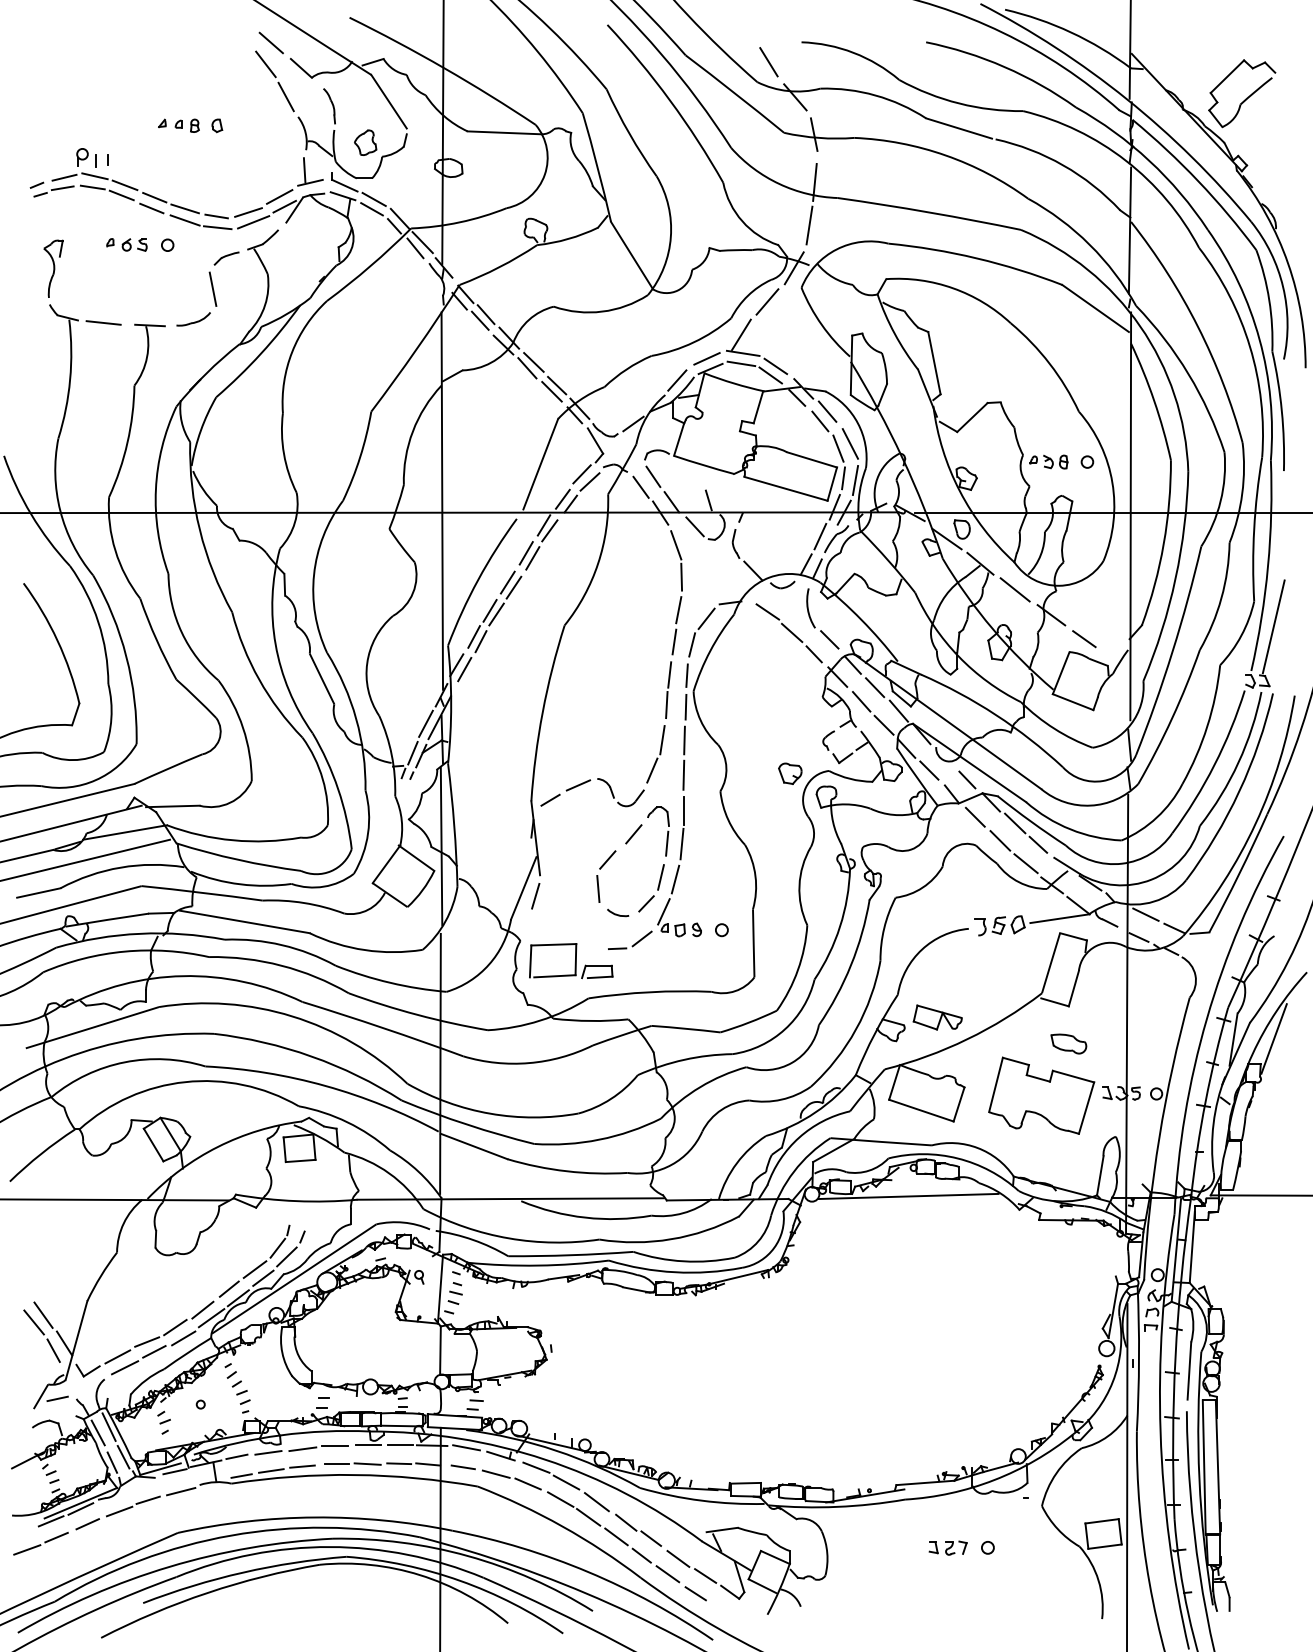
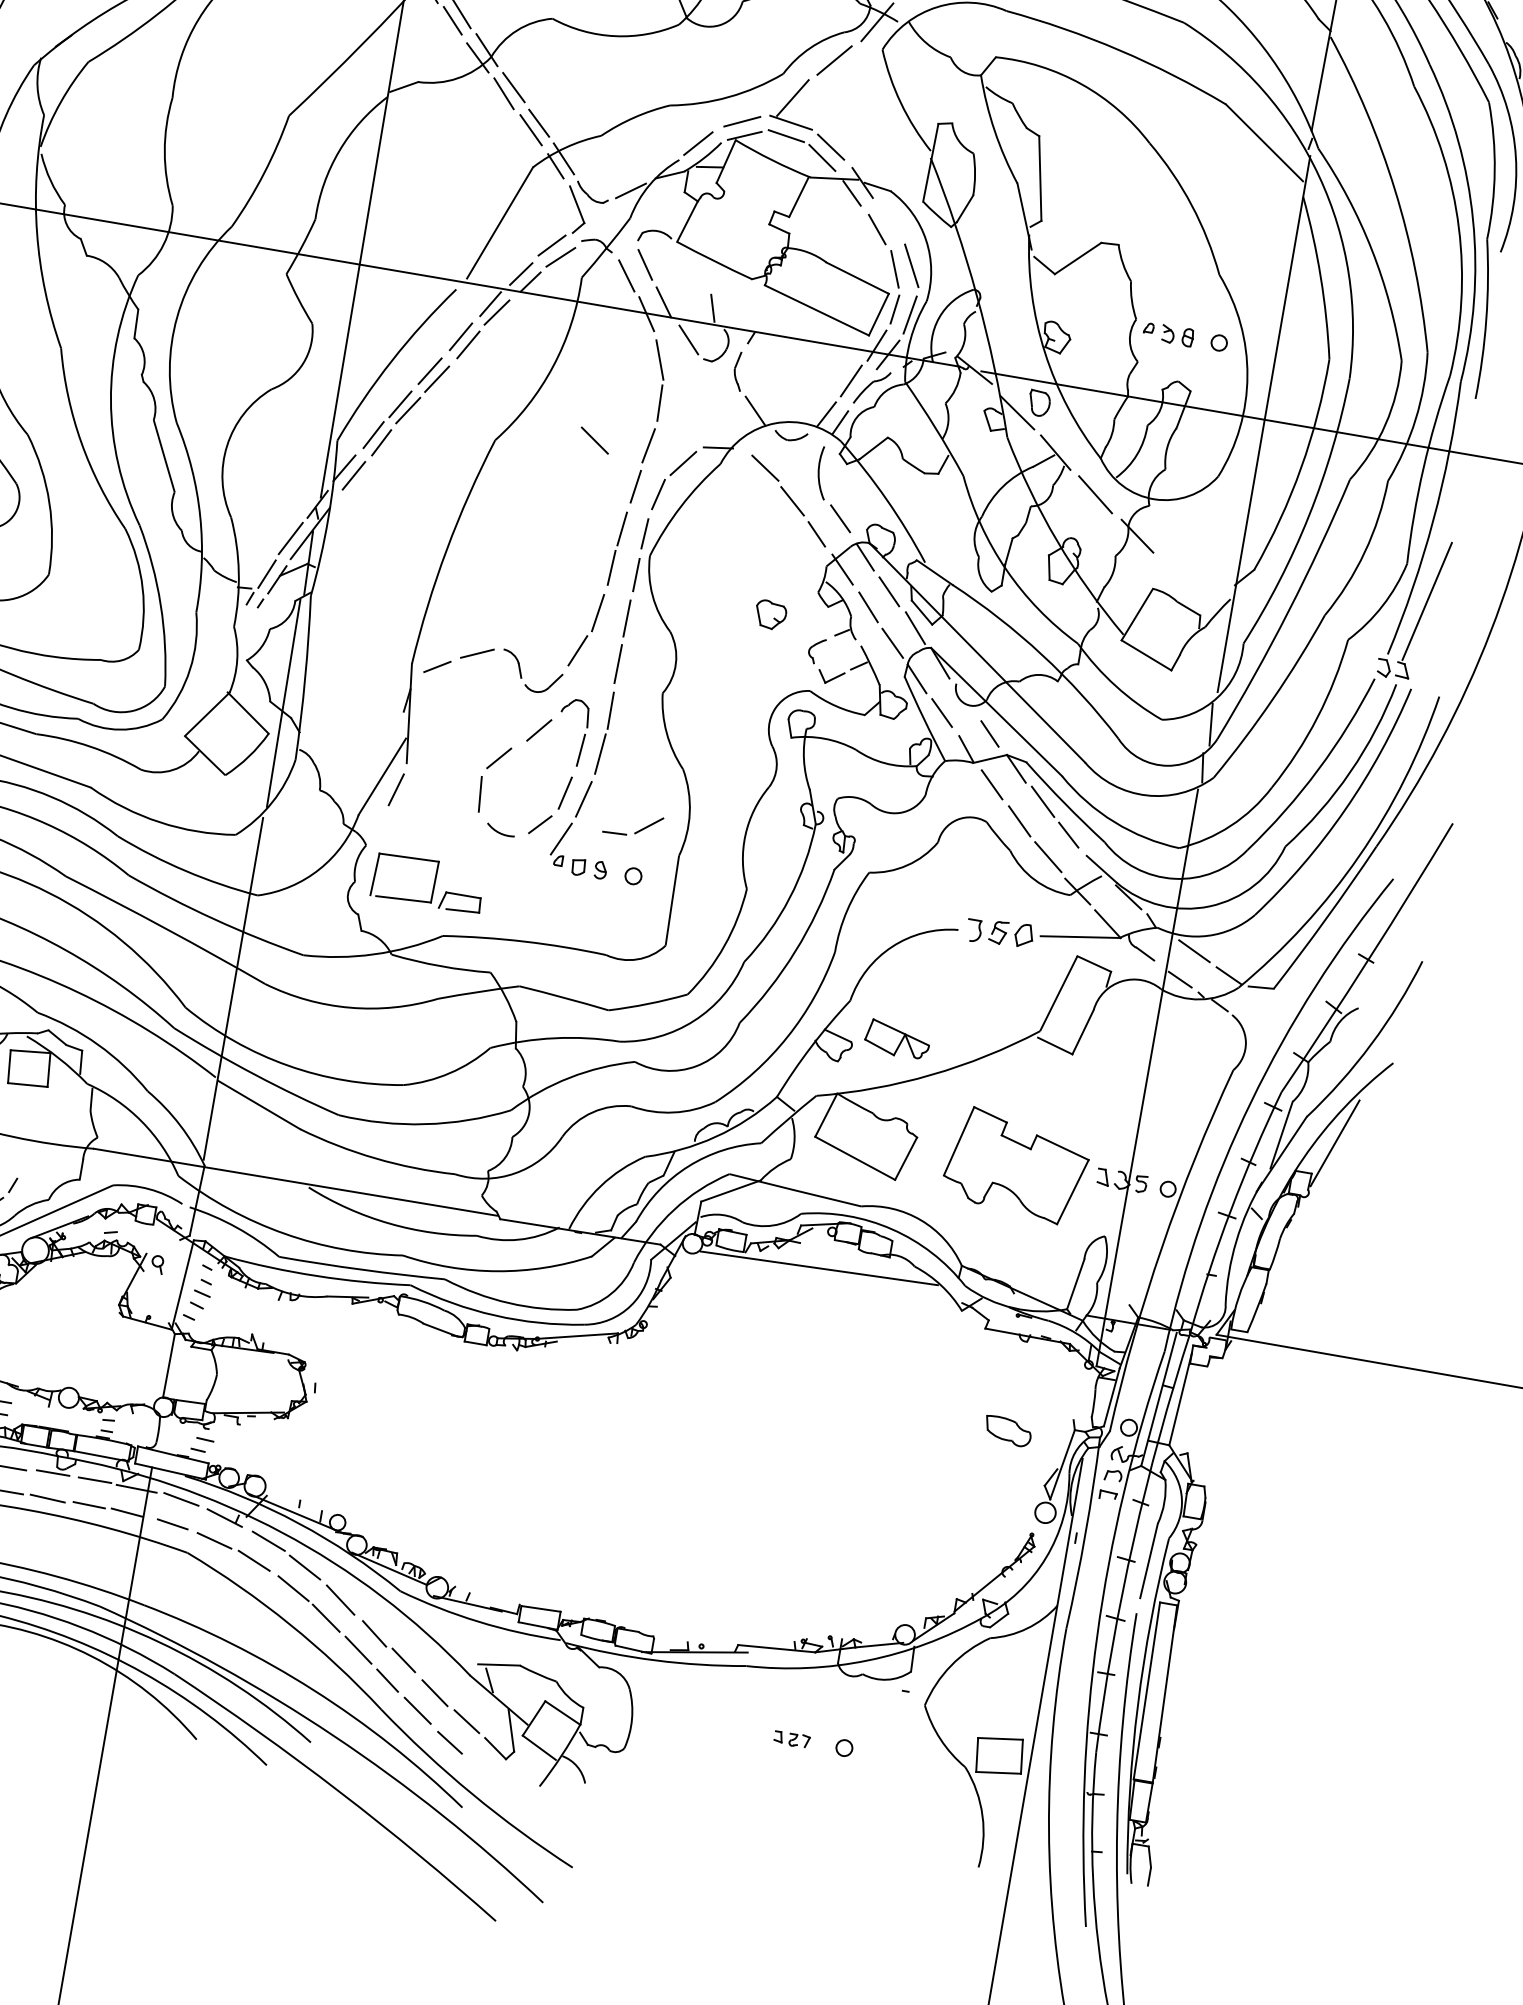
line: (827, 411) -> (888, 218), removed
line: (1084, 639) -> (594, 441), moved
part: (790, 773) -> (771, 614), moved
part: (630, 939) -> (633, 823), moved
part: (1068, 1043) -> (1007, 1430), moved
part: (947, 1547) -> (791, 1738), size x0.7

